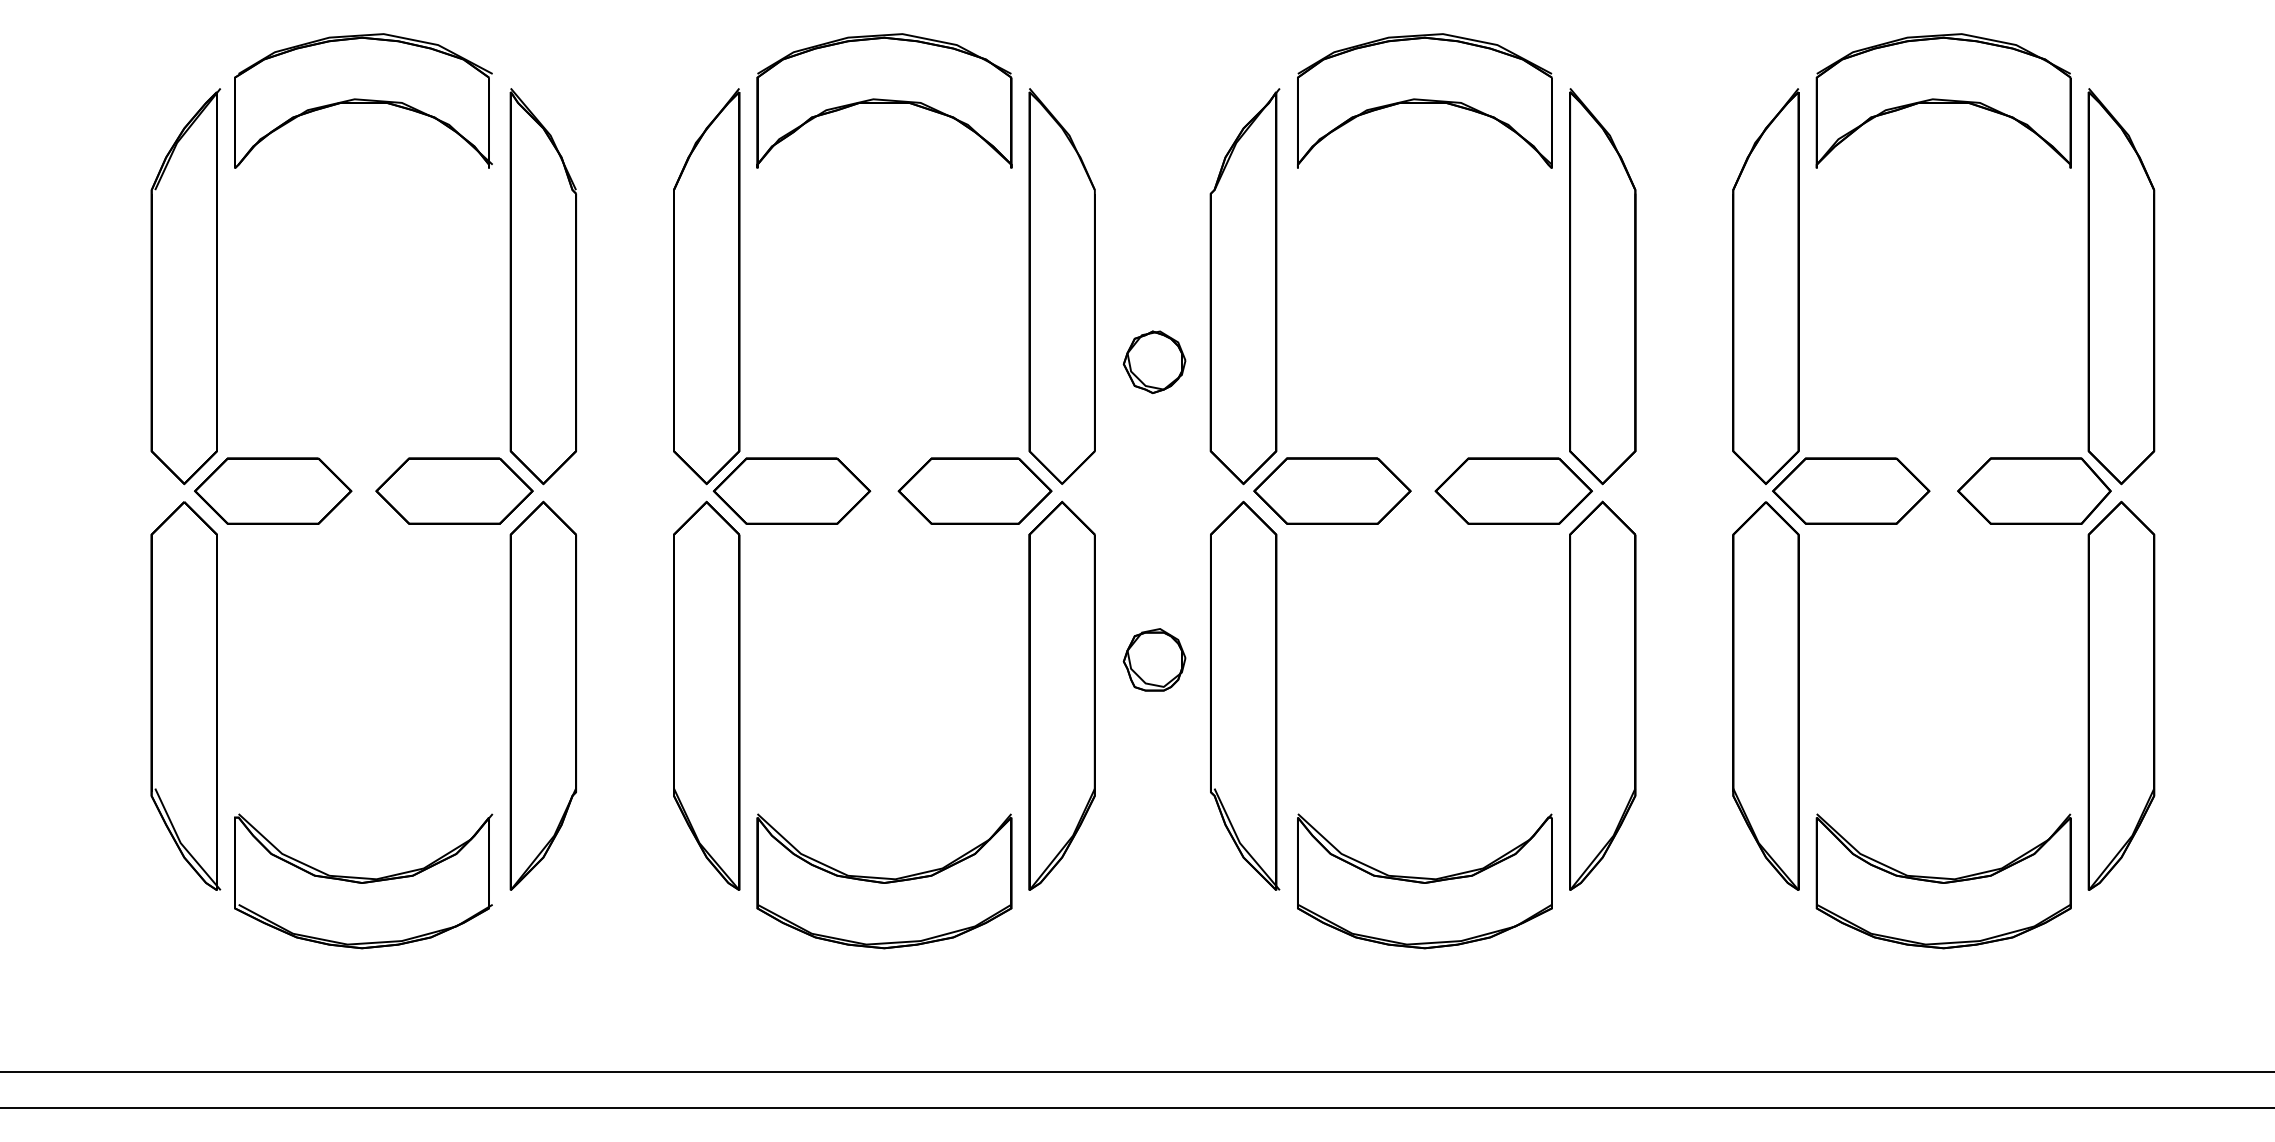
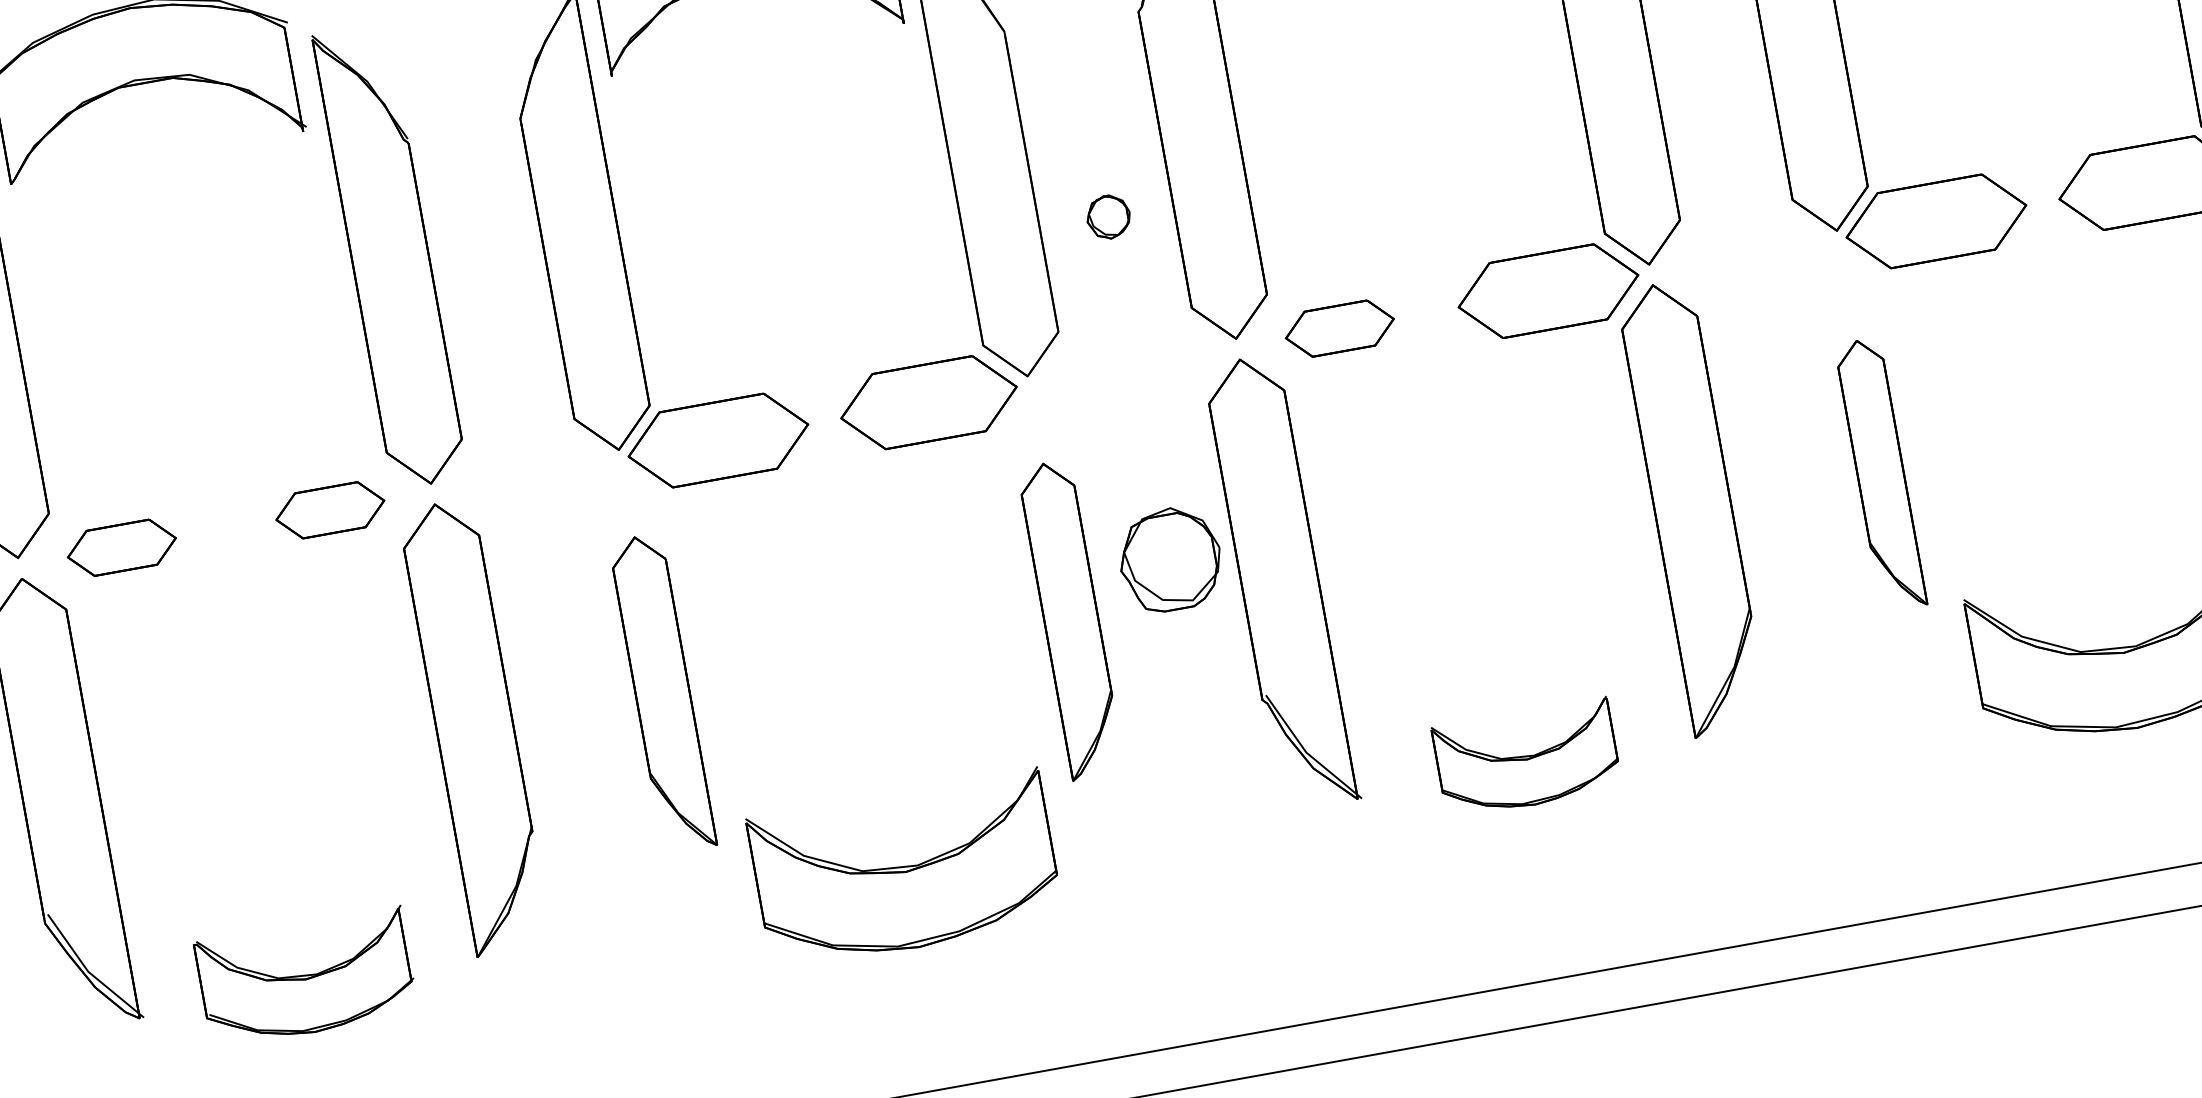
part: (1154, 361) -> (1108, 216), size x0.6
part: (273, 490) -> (122, 547), size x0.6
part: (454, 490) -> (330, 509), size x0.6
part: (1332, 490) -> (1339, 327), size x0.6
part: (1154, 659) -> (1170, 559), size x1.4
part: (706, 695) -> (662, 693), size x0.7
part: (1061, 695) -> (1070, 619), size x0.7
part: (1765, 695) -> (1880, 474), size x0.6
part: (363, 881) -> (306, 978), size x0.7
part: (1424, 881) -> (1526, 758), size x0.6

